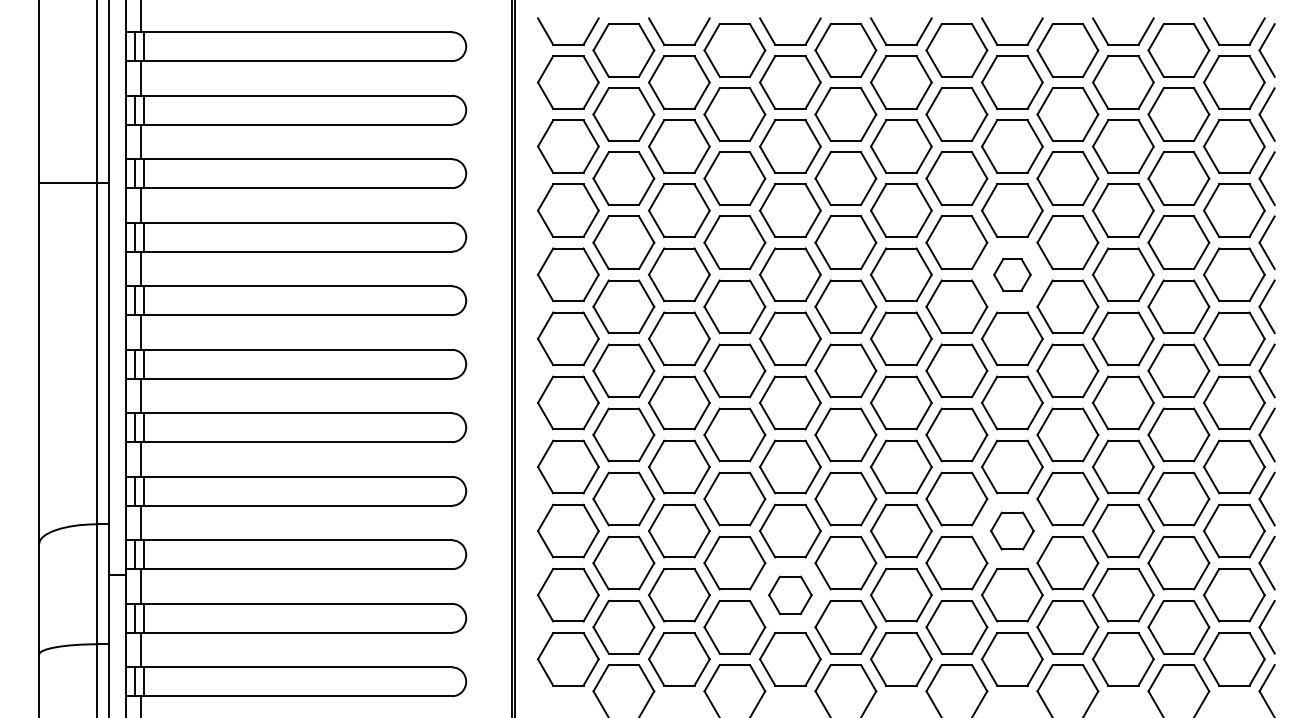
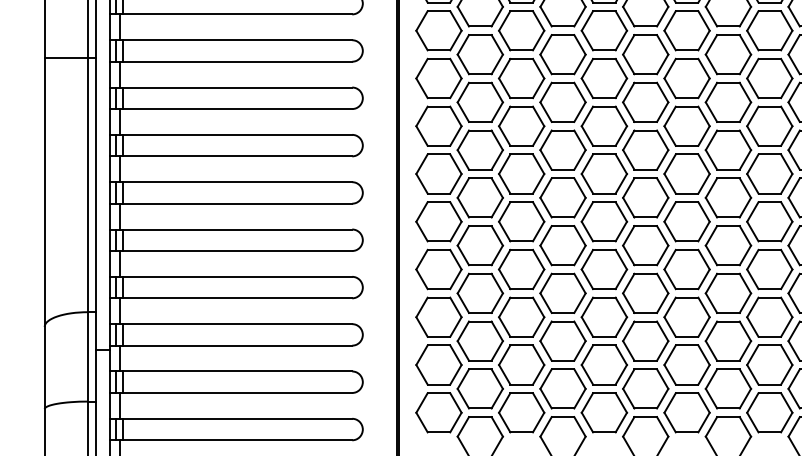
part: (1012, 274) -> (769, 126), size x1.67
part: (1012, 530) -> (769, 316), size x1.43
part: (790, 594) -> (604, 364), size x1.43

